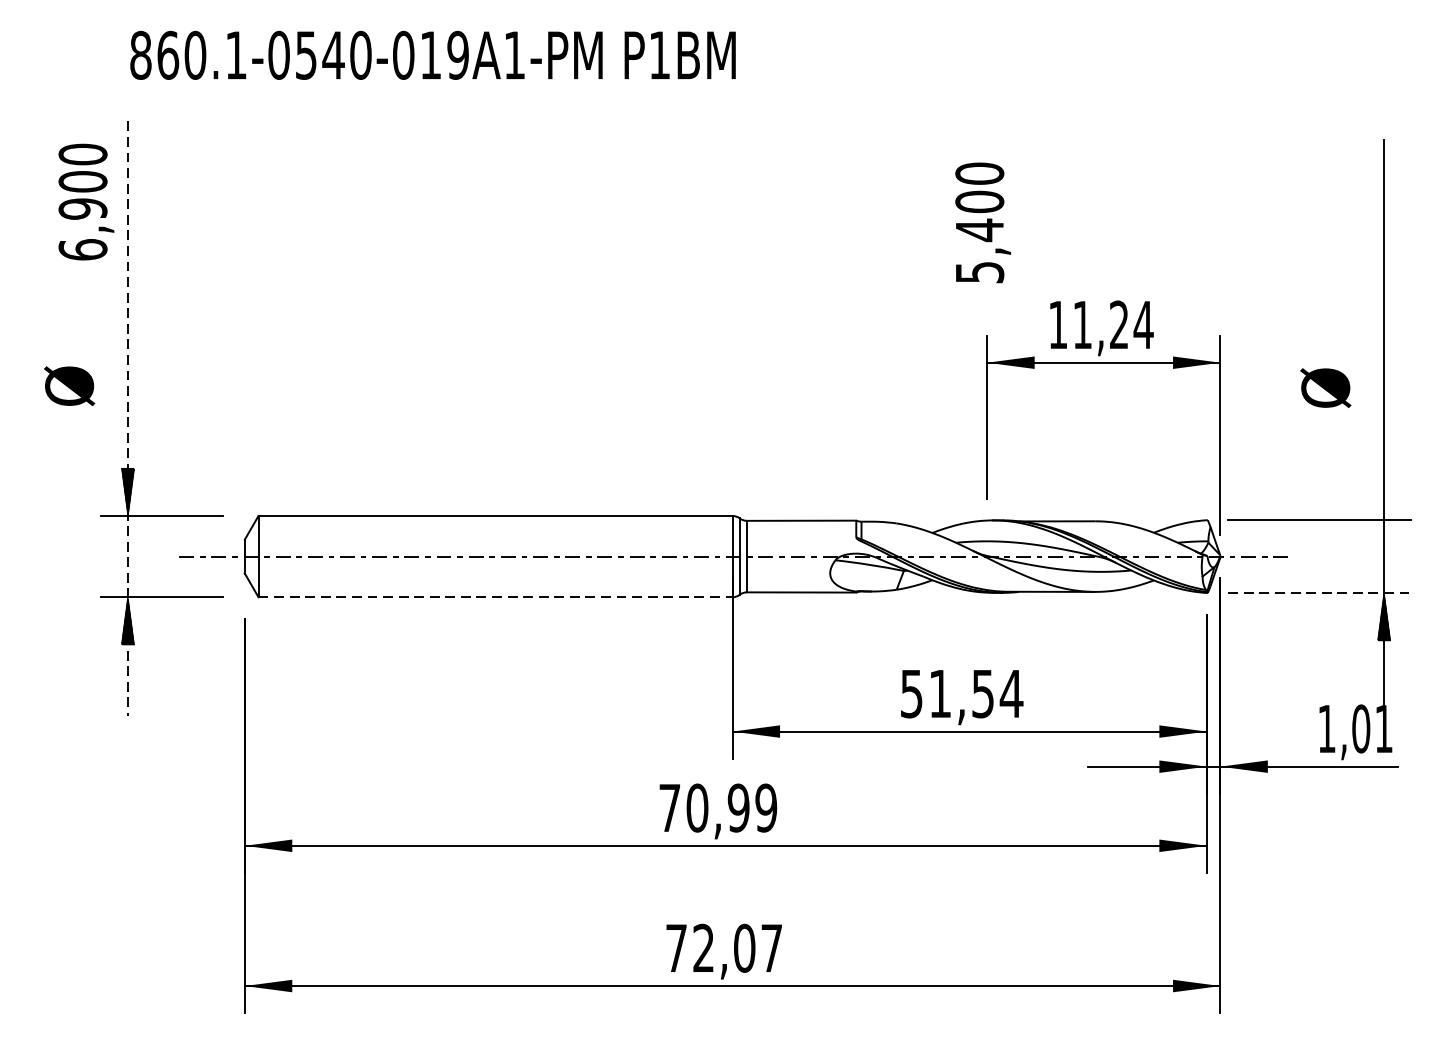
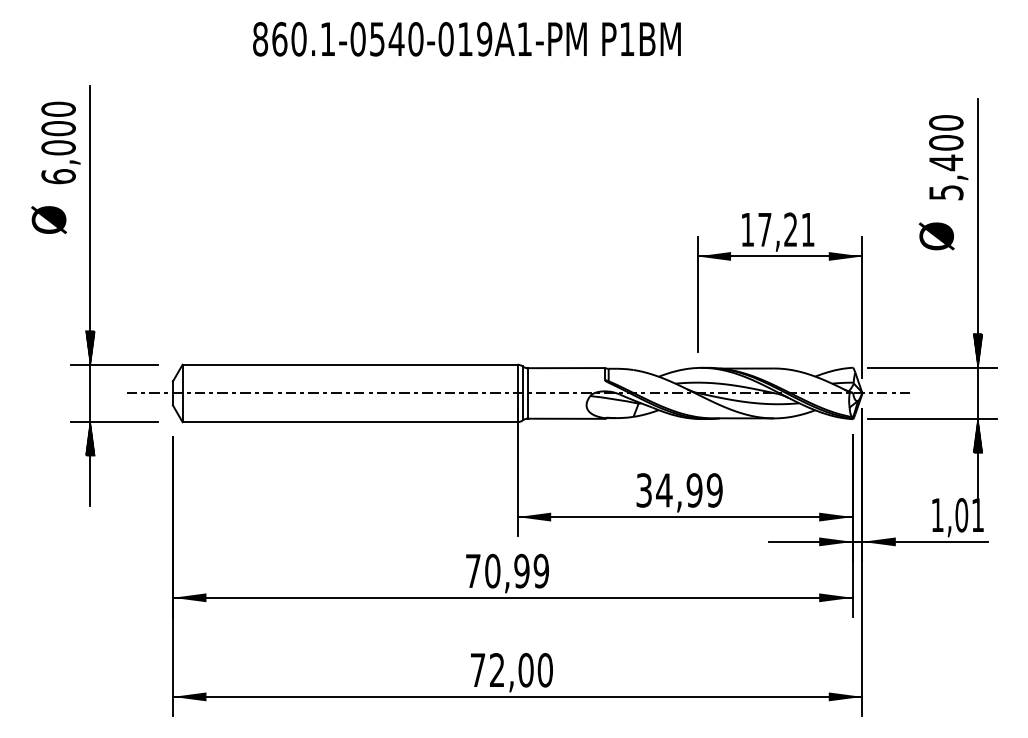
text: (432, 55) -> (466, 39), moved
text: (82, 208) -> (58, 147), 6,900 -> 6,000
text: (982, 222) -> (948, 157), moved
text: (1113, 324) -> (786, 229), 11,24 -> 17,21
text: (70, 385) -> (49, 219), moved
text: (1325, 388) -> (936, 236), moved
line: (128, 419) -> (90, 296), dashed -> solid
hatch: (1383, 495) -> (977, 350), added
line: (1319, 593) -> (932, 419), dashed -> solid
line: (496, 597) -> (350, 422), dashed -> solid
text: (963, 693) -> (680, 490), 51,54 -> 34,99
text: (770, 948) -> (544, 670), 72,07 -> 72,00

